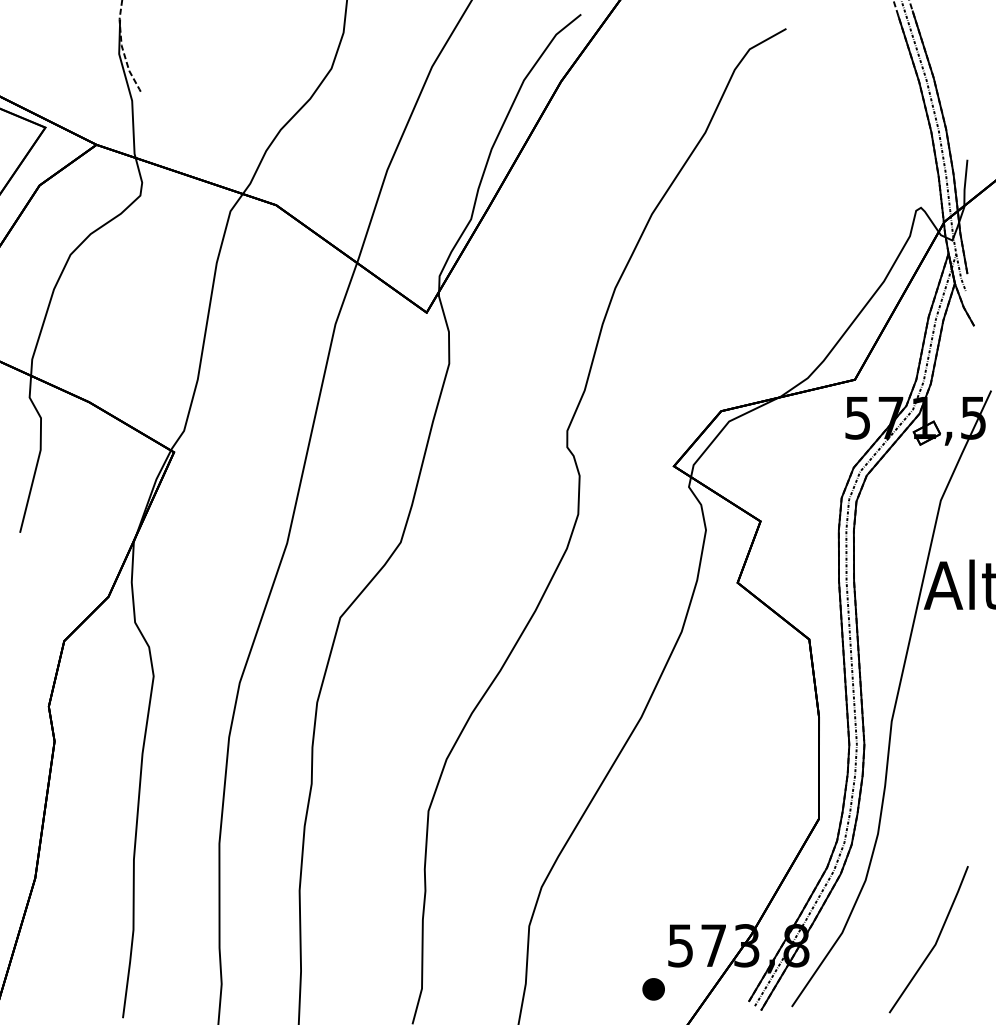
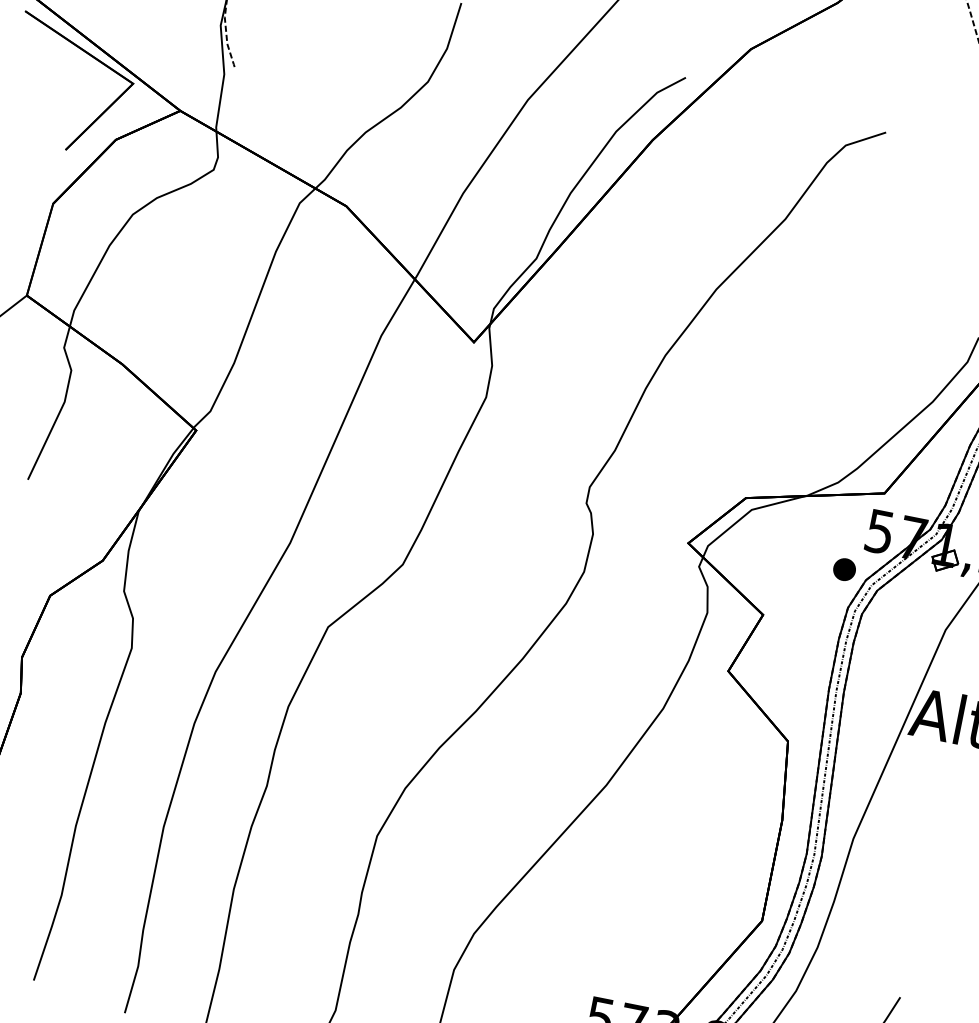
part: (830, 461) -> (844, 569), added

